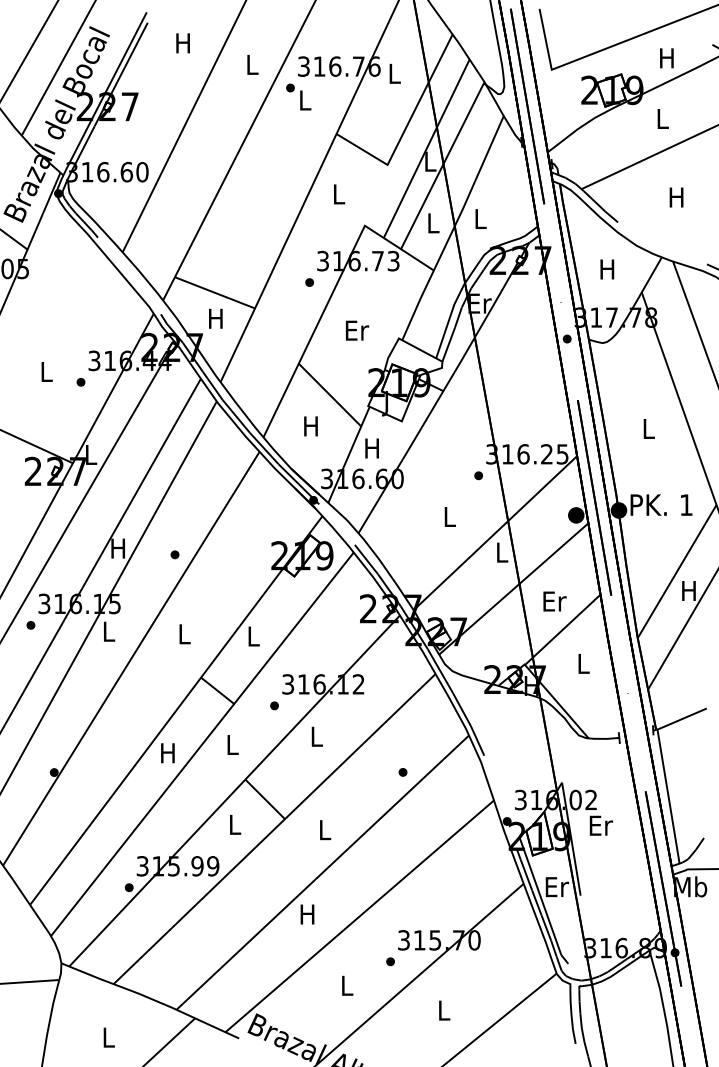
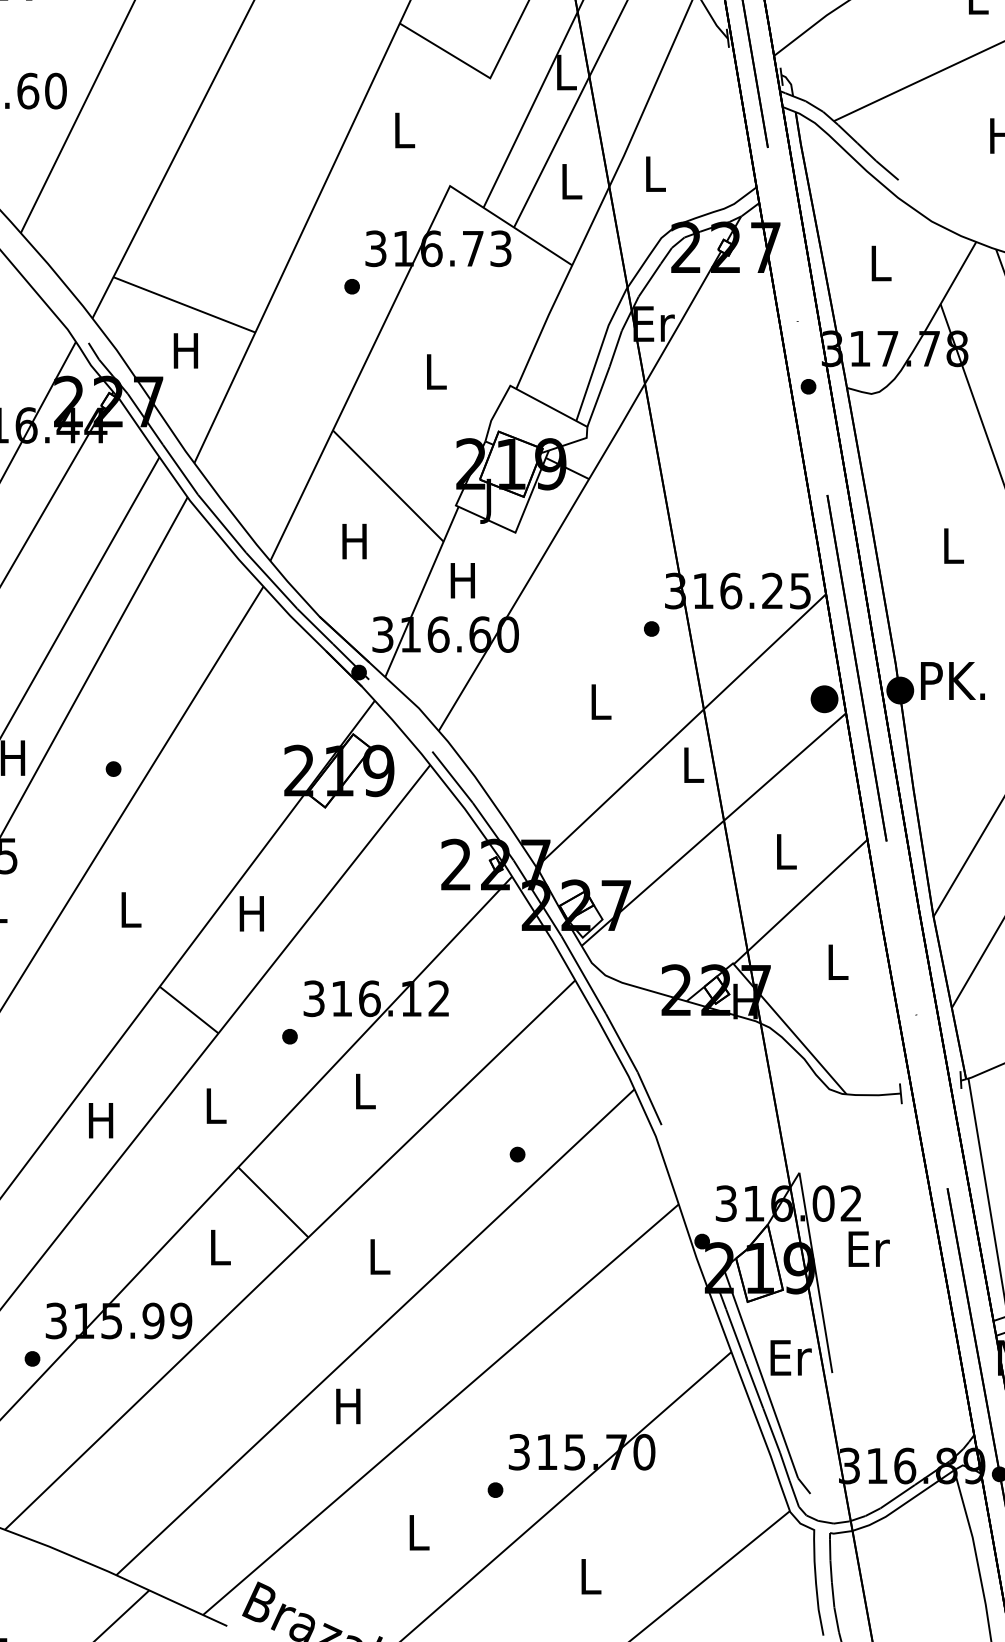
text: (607, 269) -> (879, 263), H -> L
text: (357, 330) -> (436, 371), Er -> L
text: (554, 601) -> (786, 851), Er -> L
text: (252, 636) -> (250, 913), L -> H

